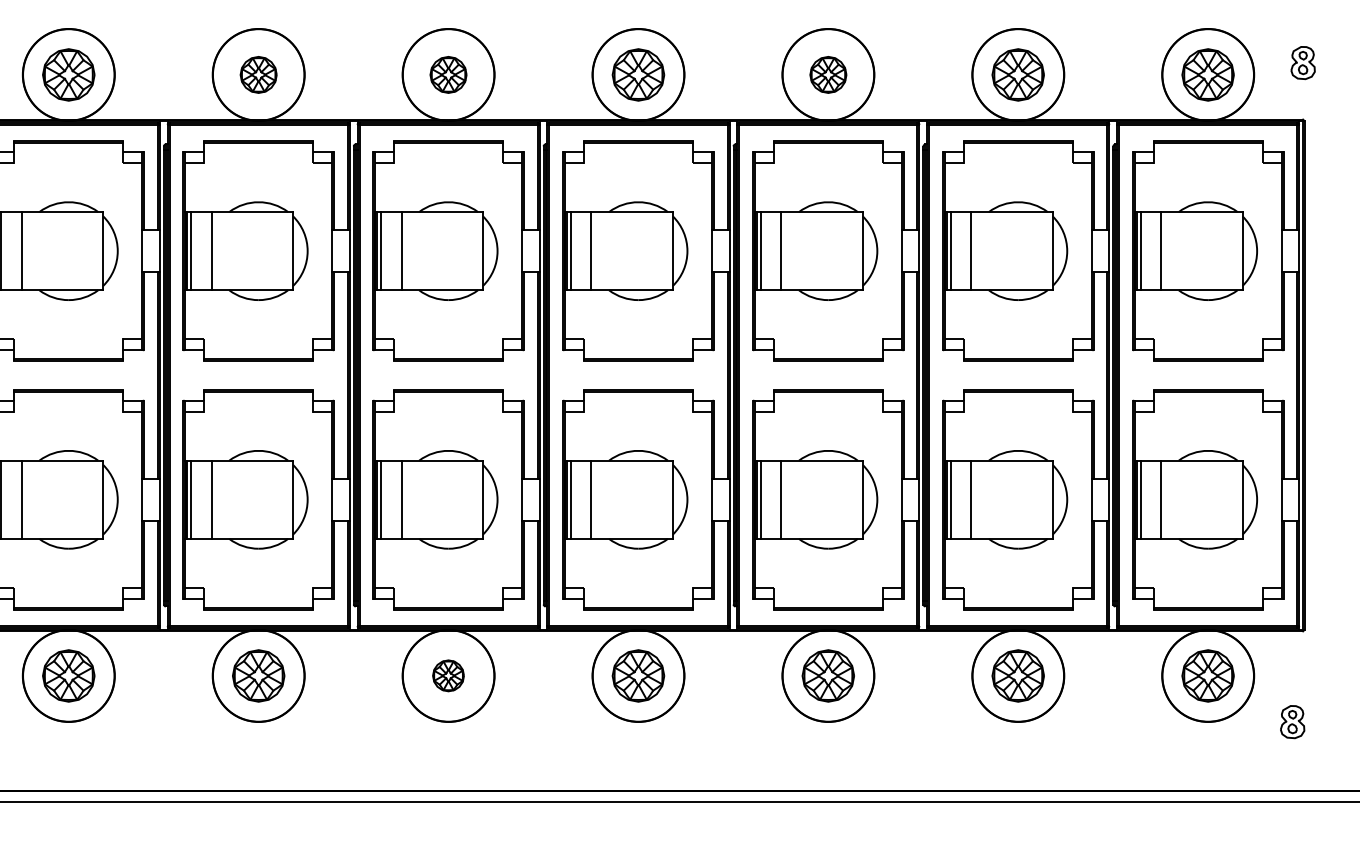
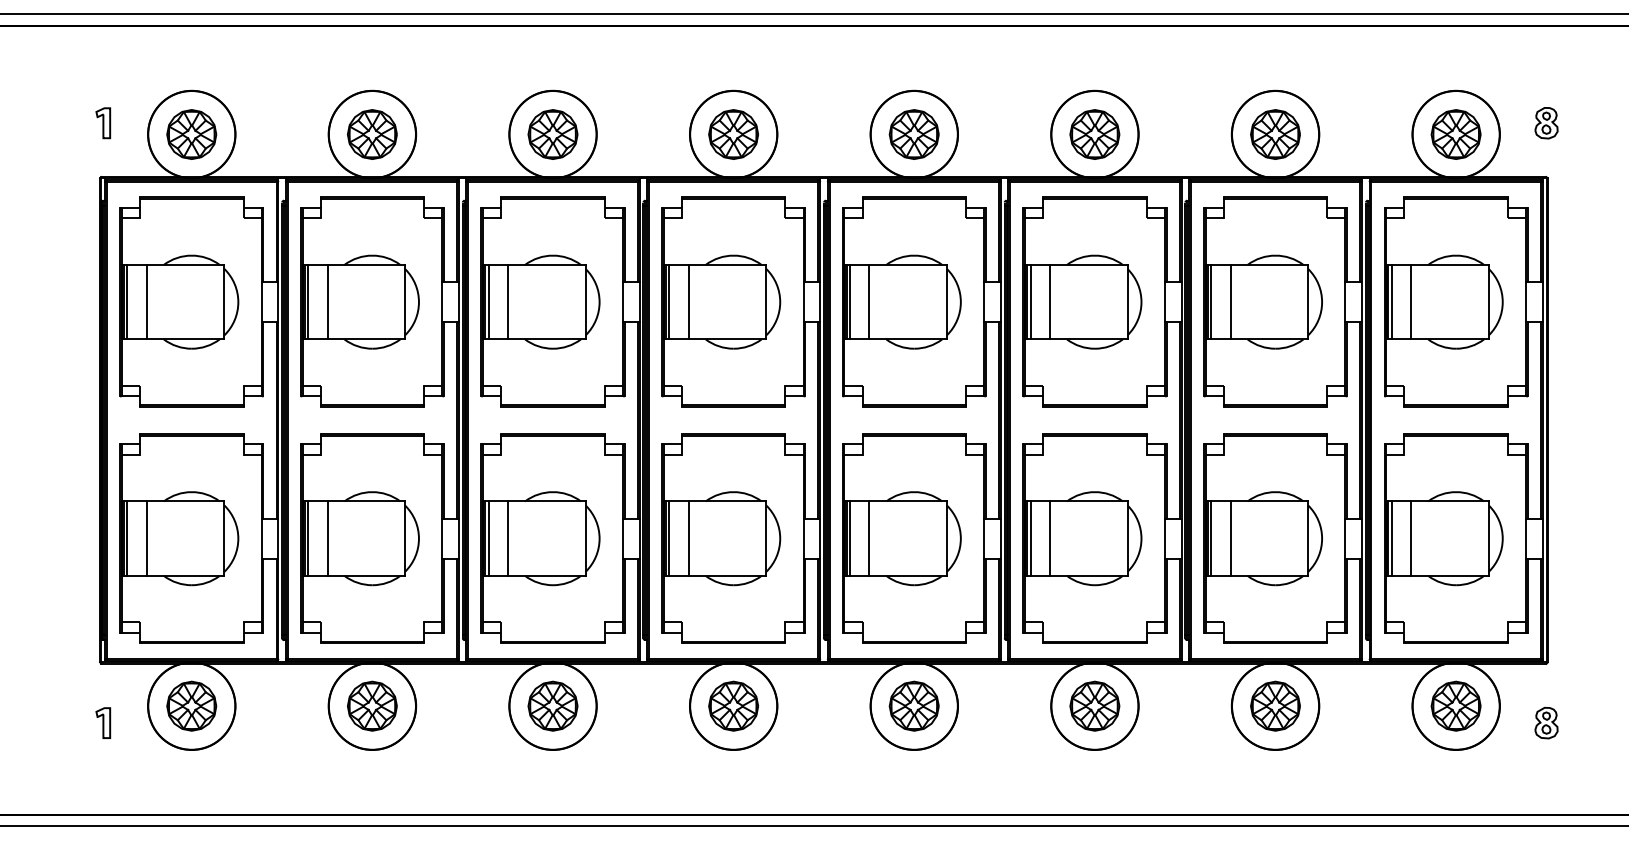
part: (258, 74) -> (552, 134), size x1.43
part: (448, 74) -> (733, 134), size x1.43
part: (827, 74) -> (1094, 134), size x1.43
part: (448, 675) -> (733, 705), size x1.67
part: (1292, 721) -> (1546, 722), moved

